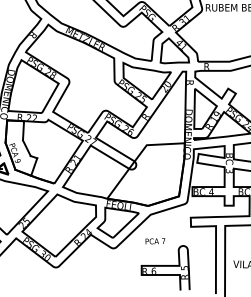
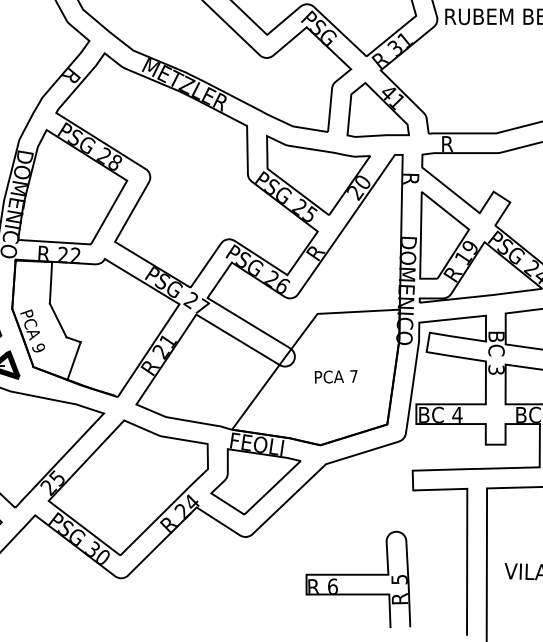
text: (155, 241) -> (336, 377), moved

